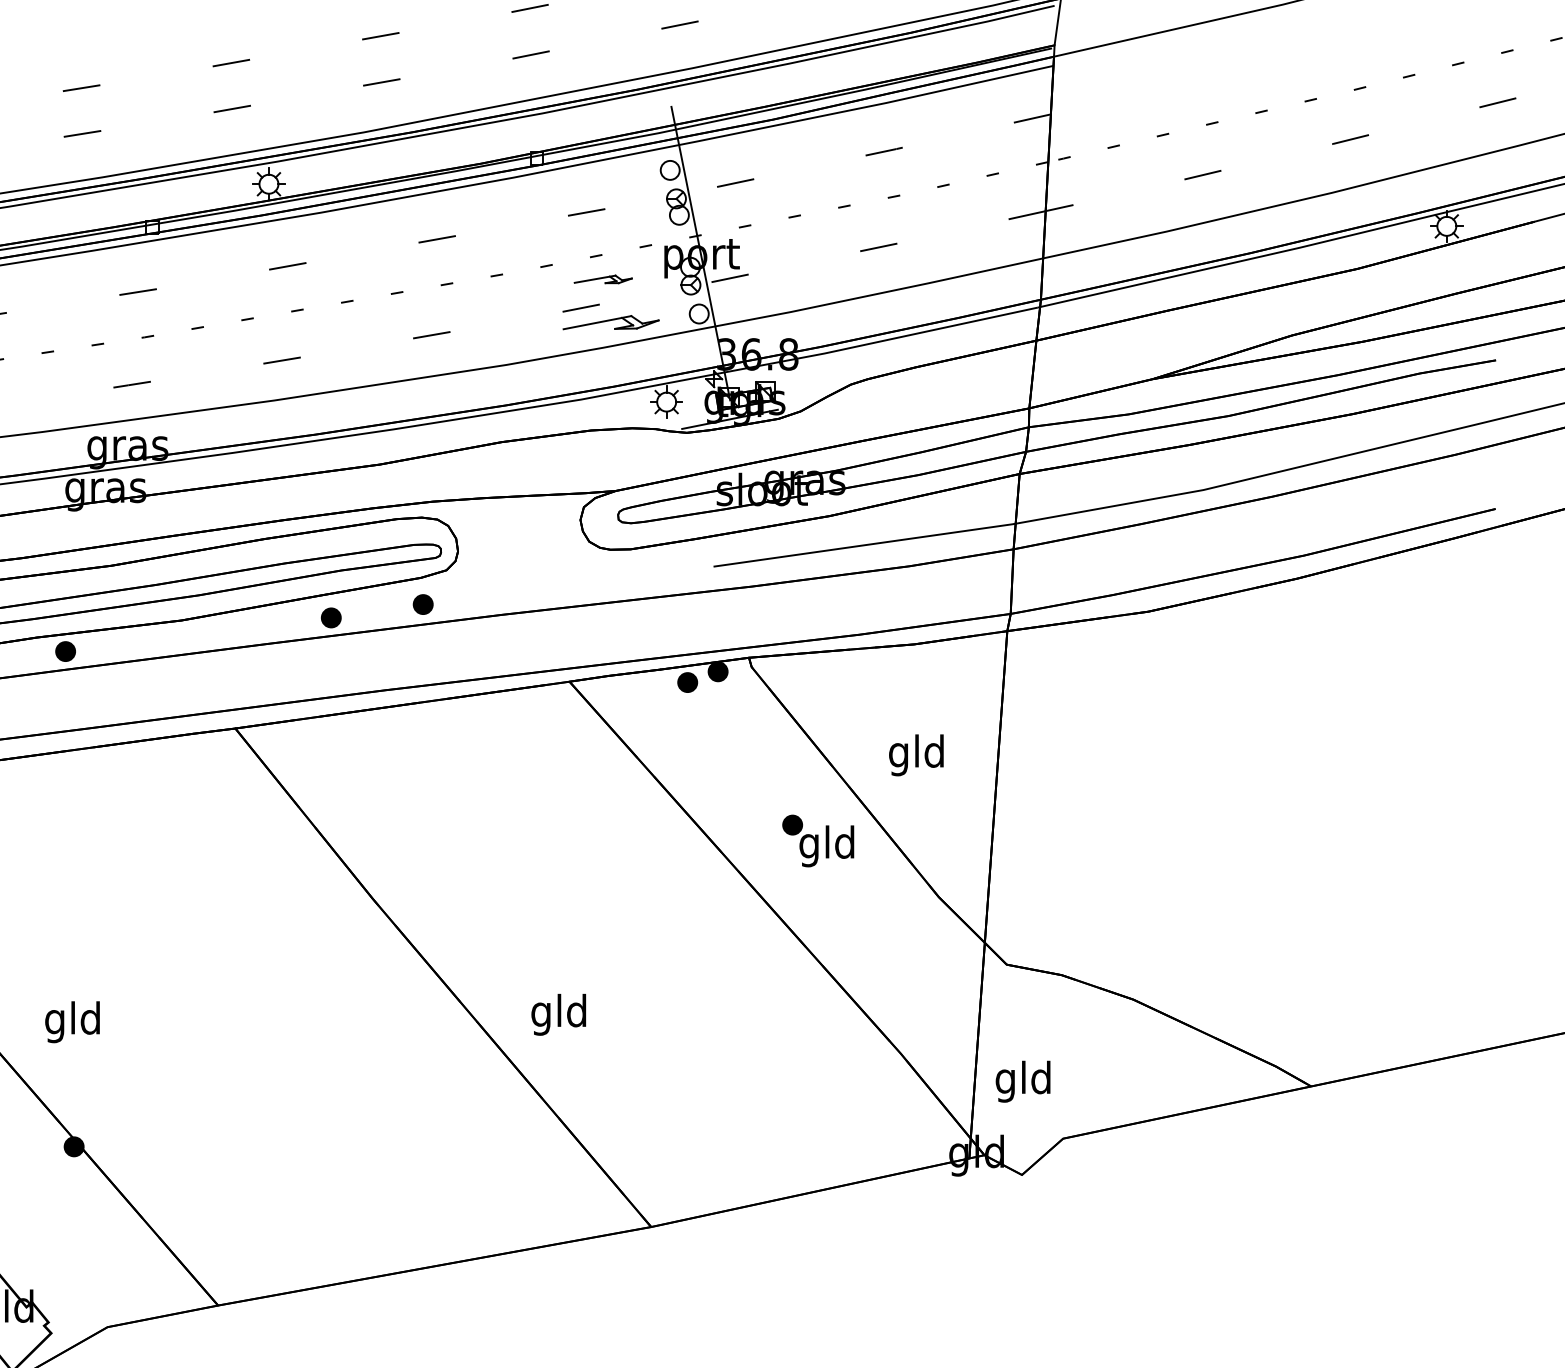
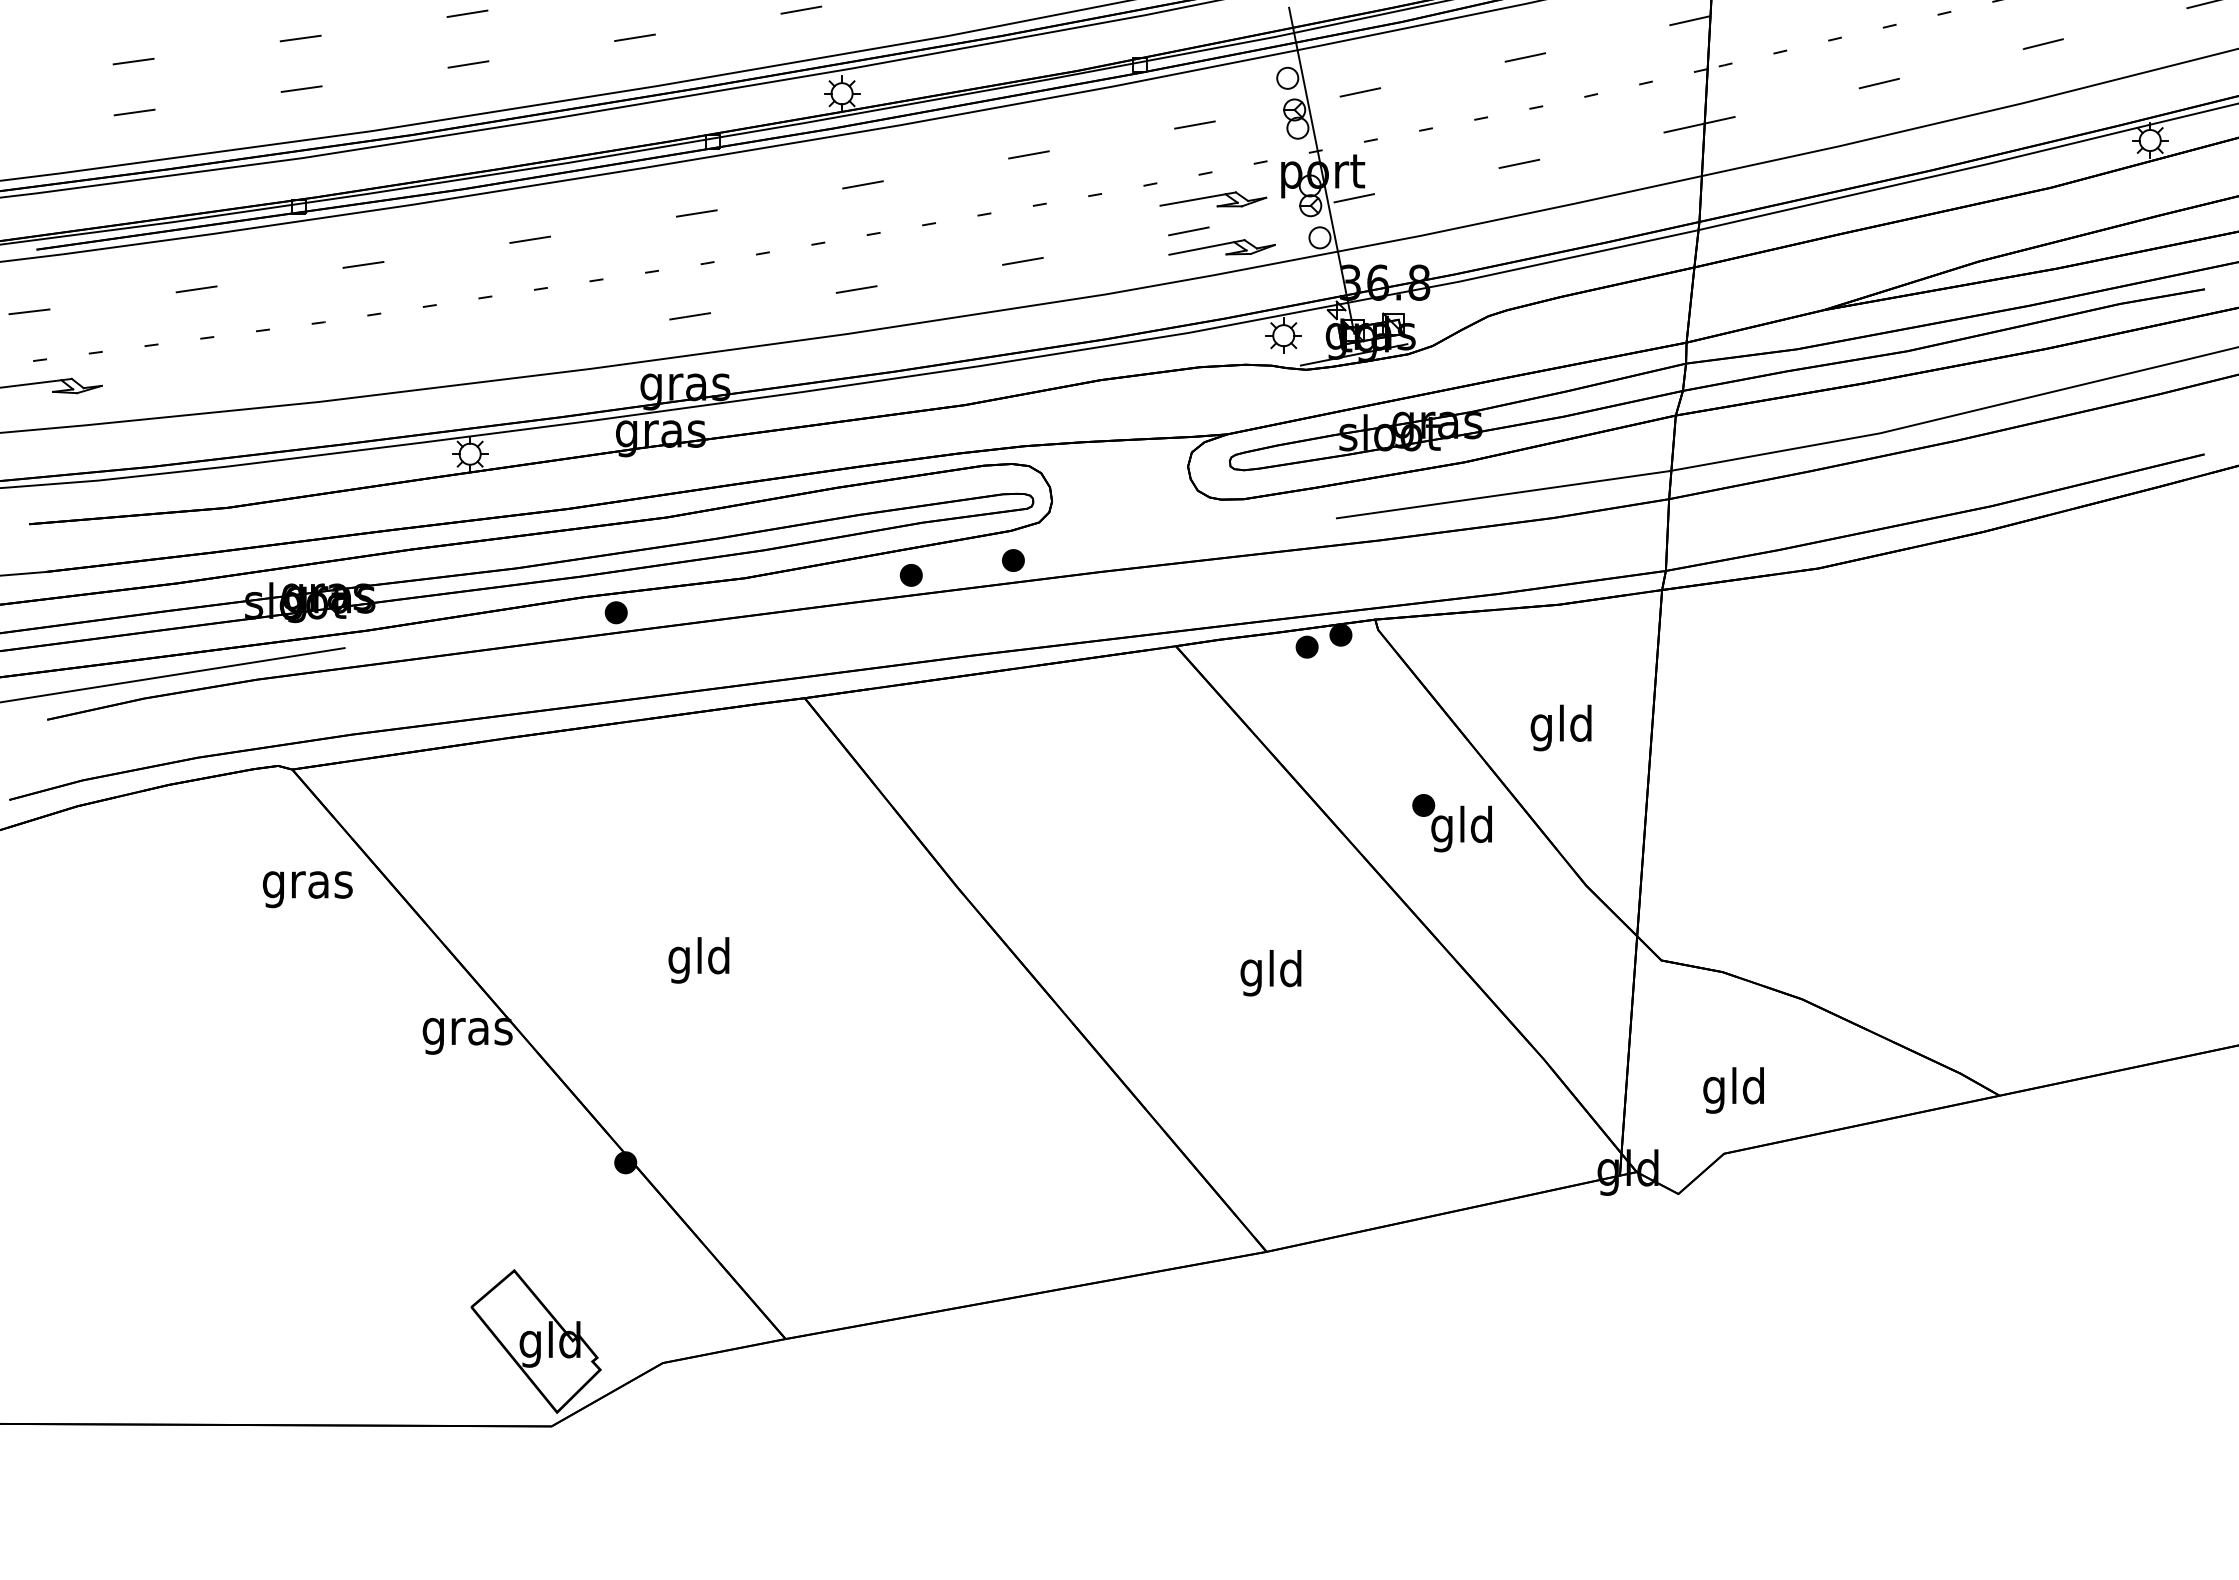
part: (603, 279) -> (1213, 199), size x1.67
text: (558, 1015) -> (1270, 973), moved
text: (72, 1022) -> (698, 960), moved
text: (1022, 1081) -> (1733, 1090), moved

